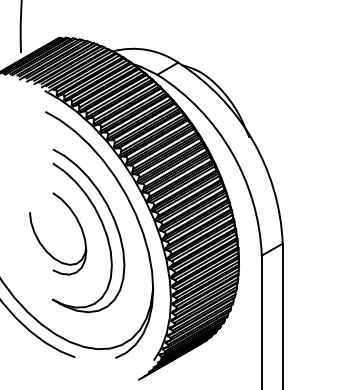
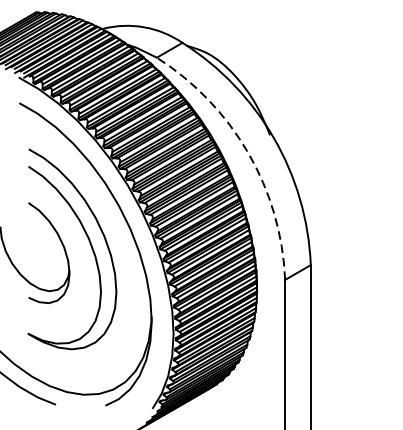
arc: (231, 152) -> (247, 153), solid -> dashed

